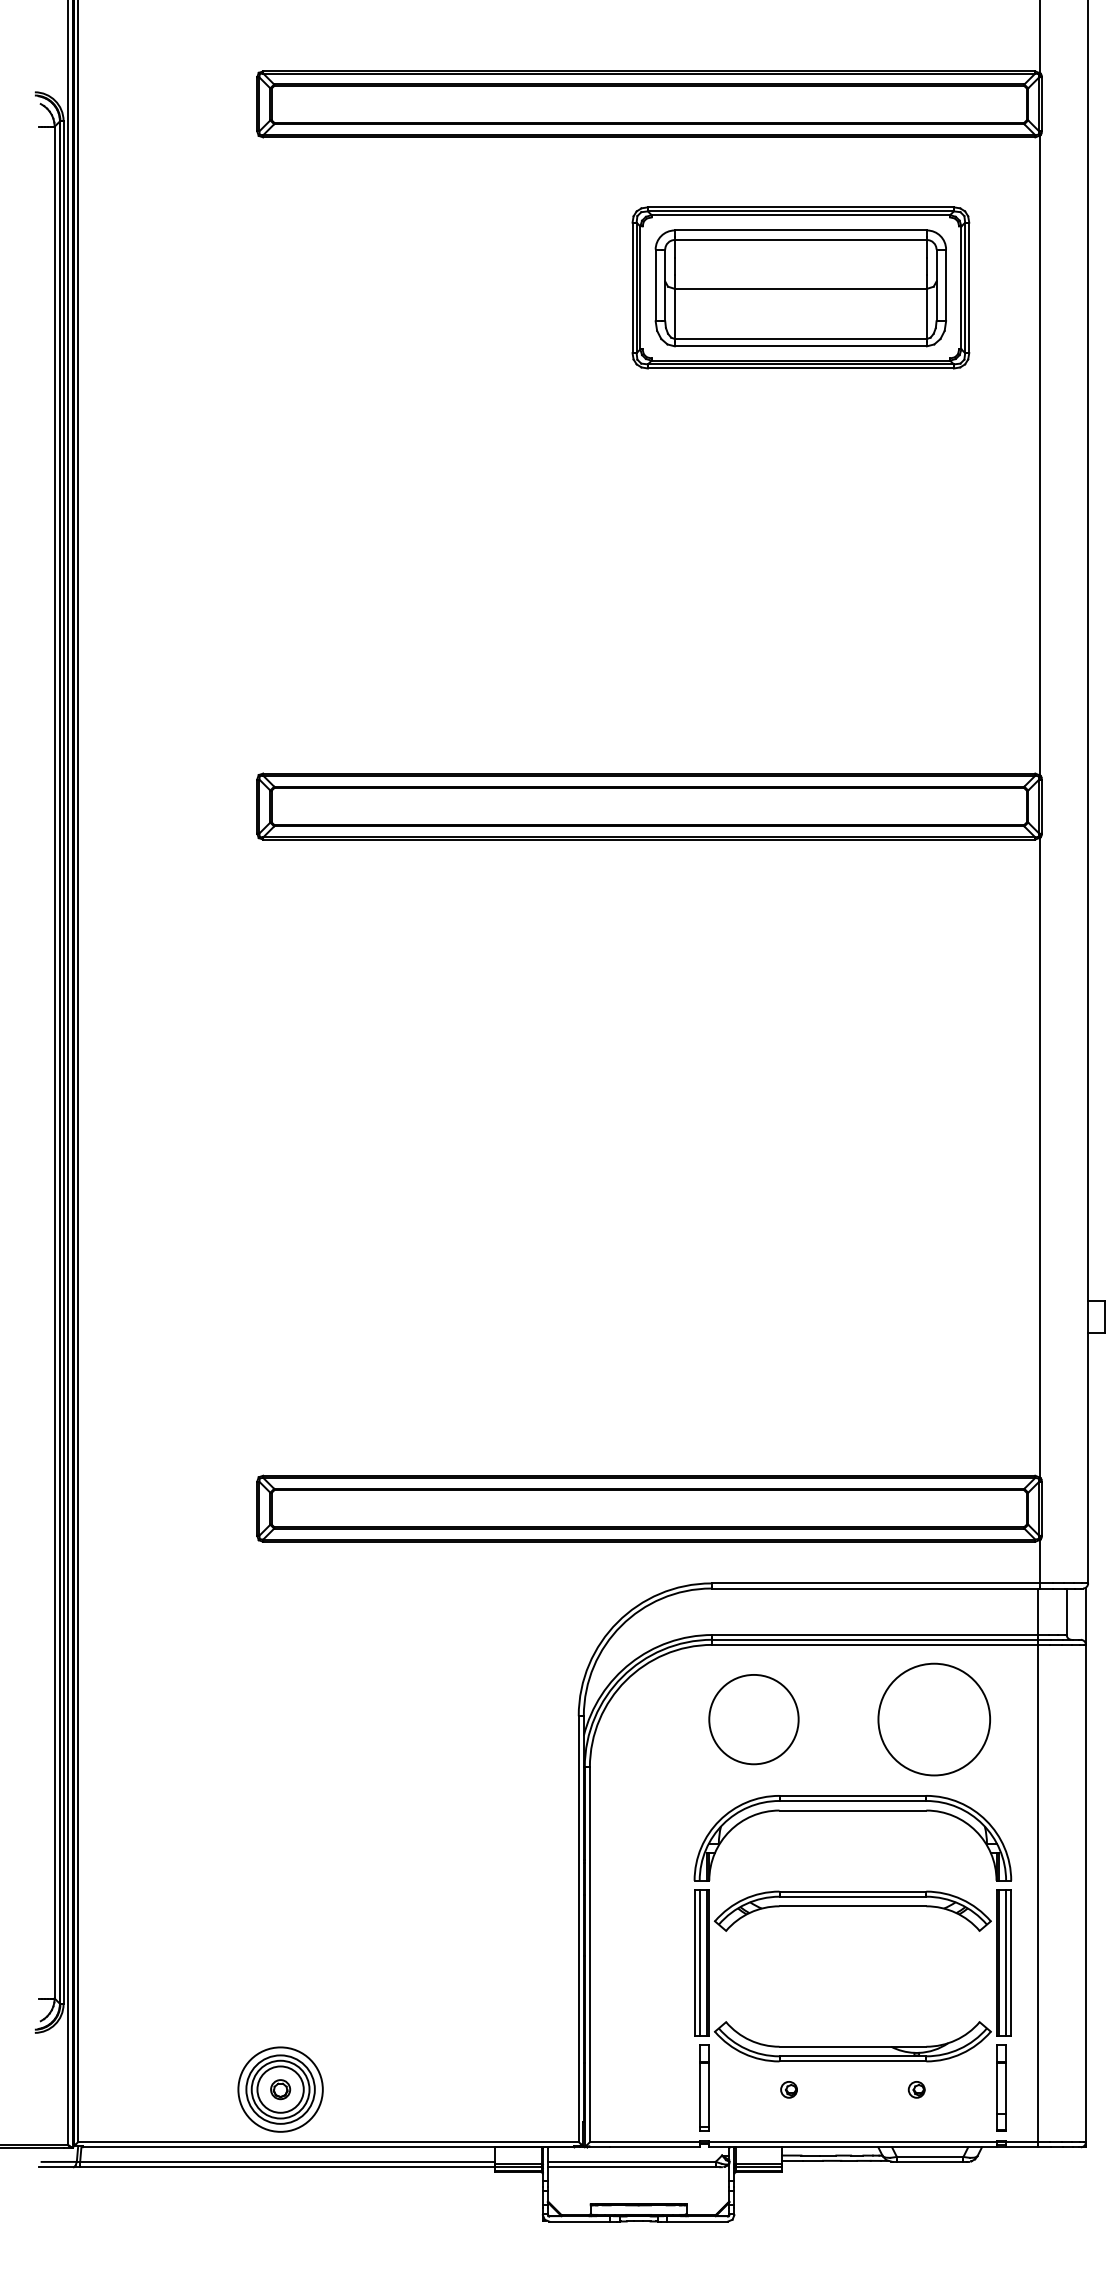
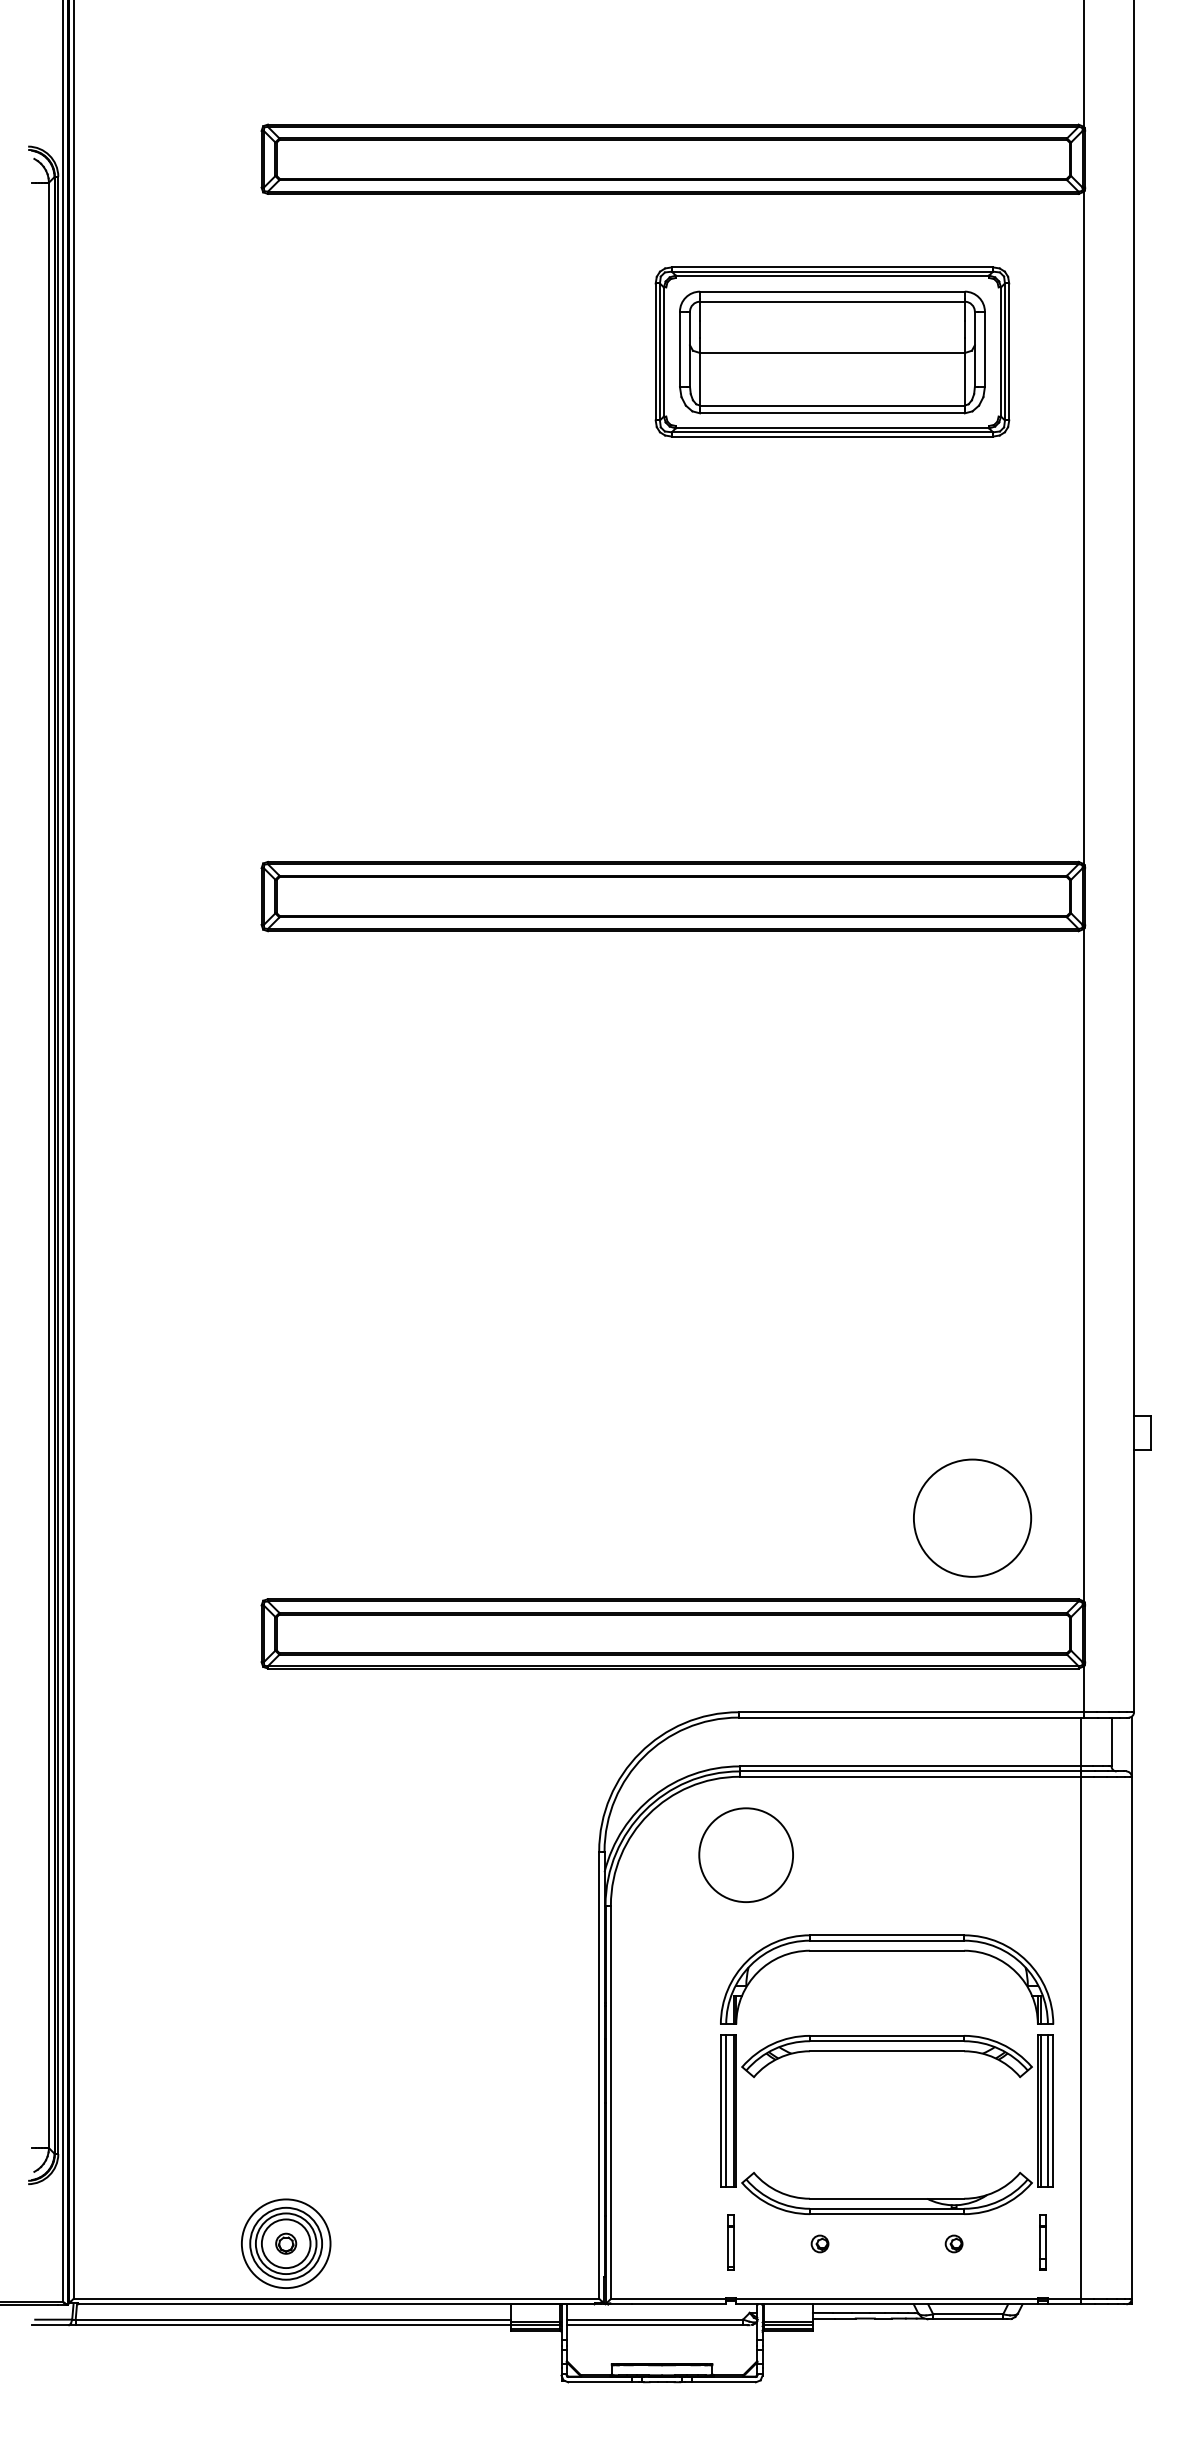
circle: (753, 1718) -> (745, 1854), moved
circle: (934, 1718) -> (972, 1517), moved
part: (703, 2088) -> (730, 2242), size x0.6
part: (1000, 2088) -> (1042, 2242), size x0.6

